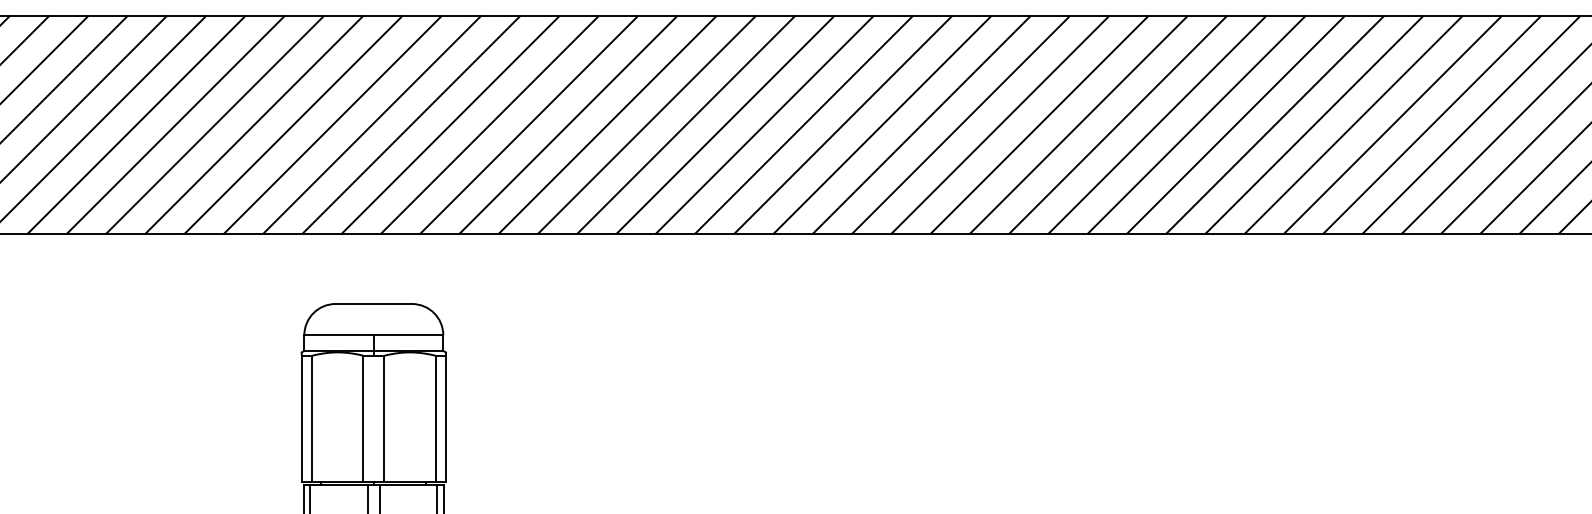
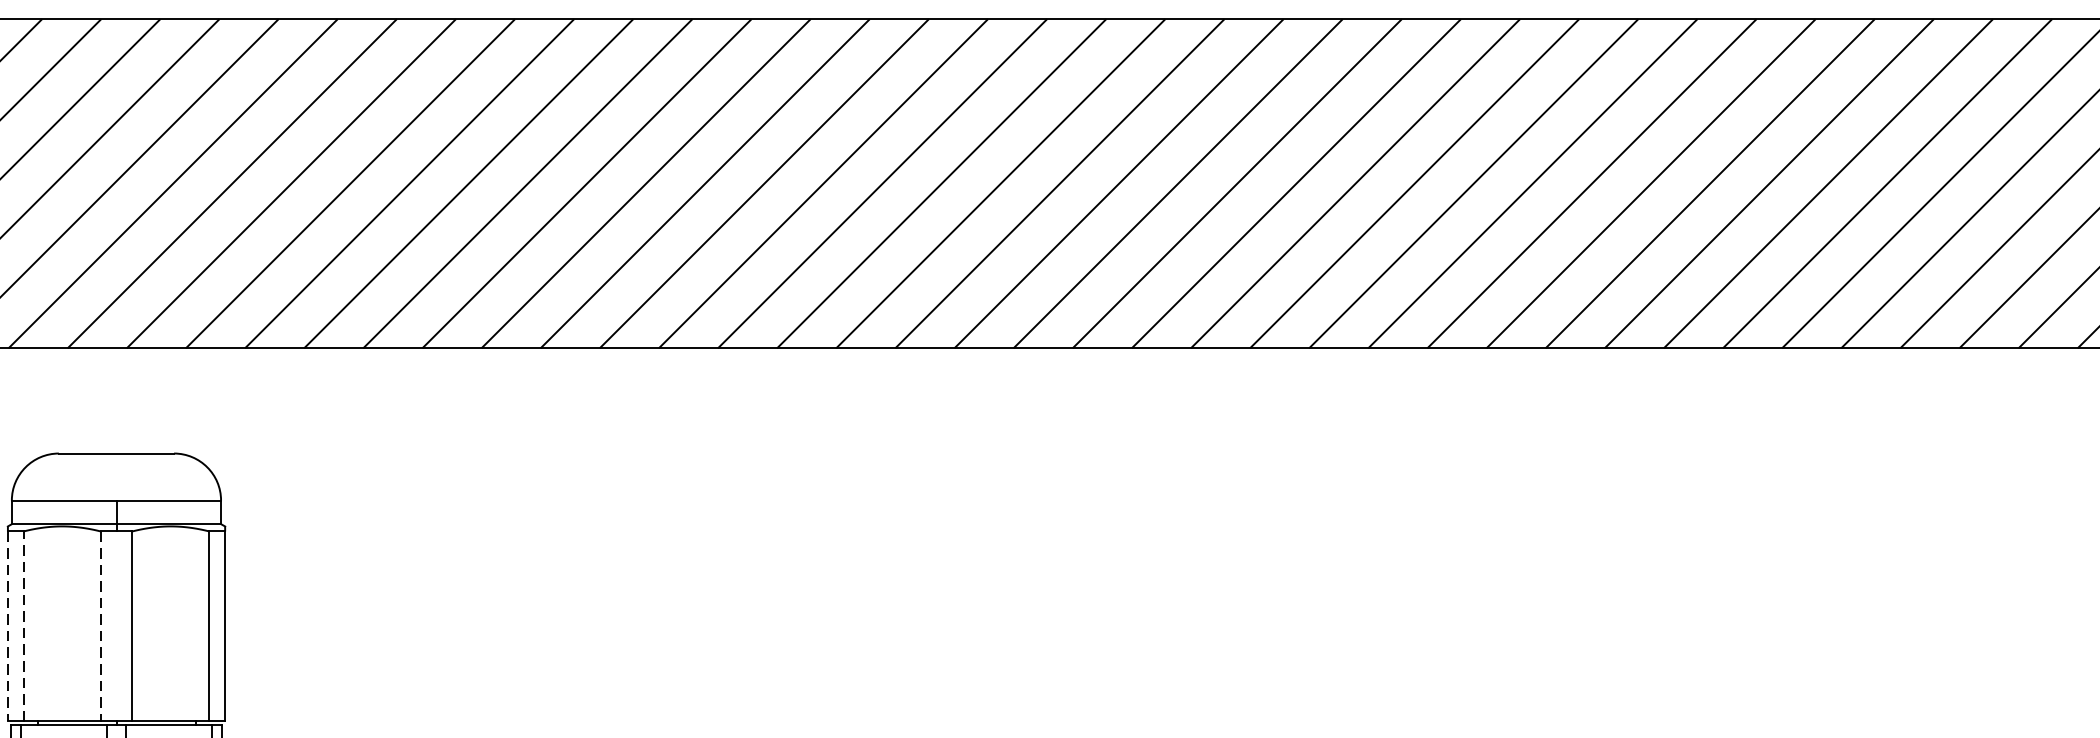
line: (312, 418) -> (24, 625), solid -> dashed
line: (301, 419) -> (7, 627), solid -> dashed
line: (363, 419) -> (100, 627), solid -> dashed

